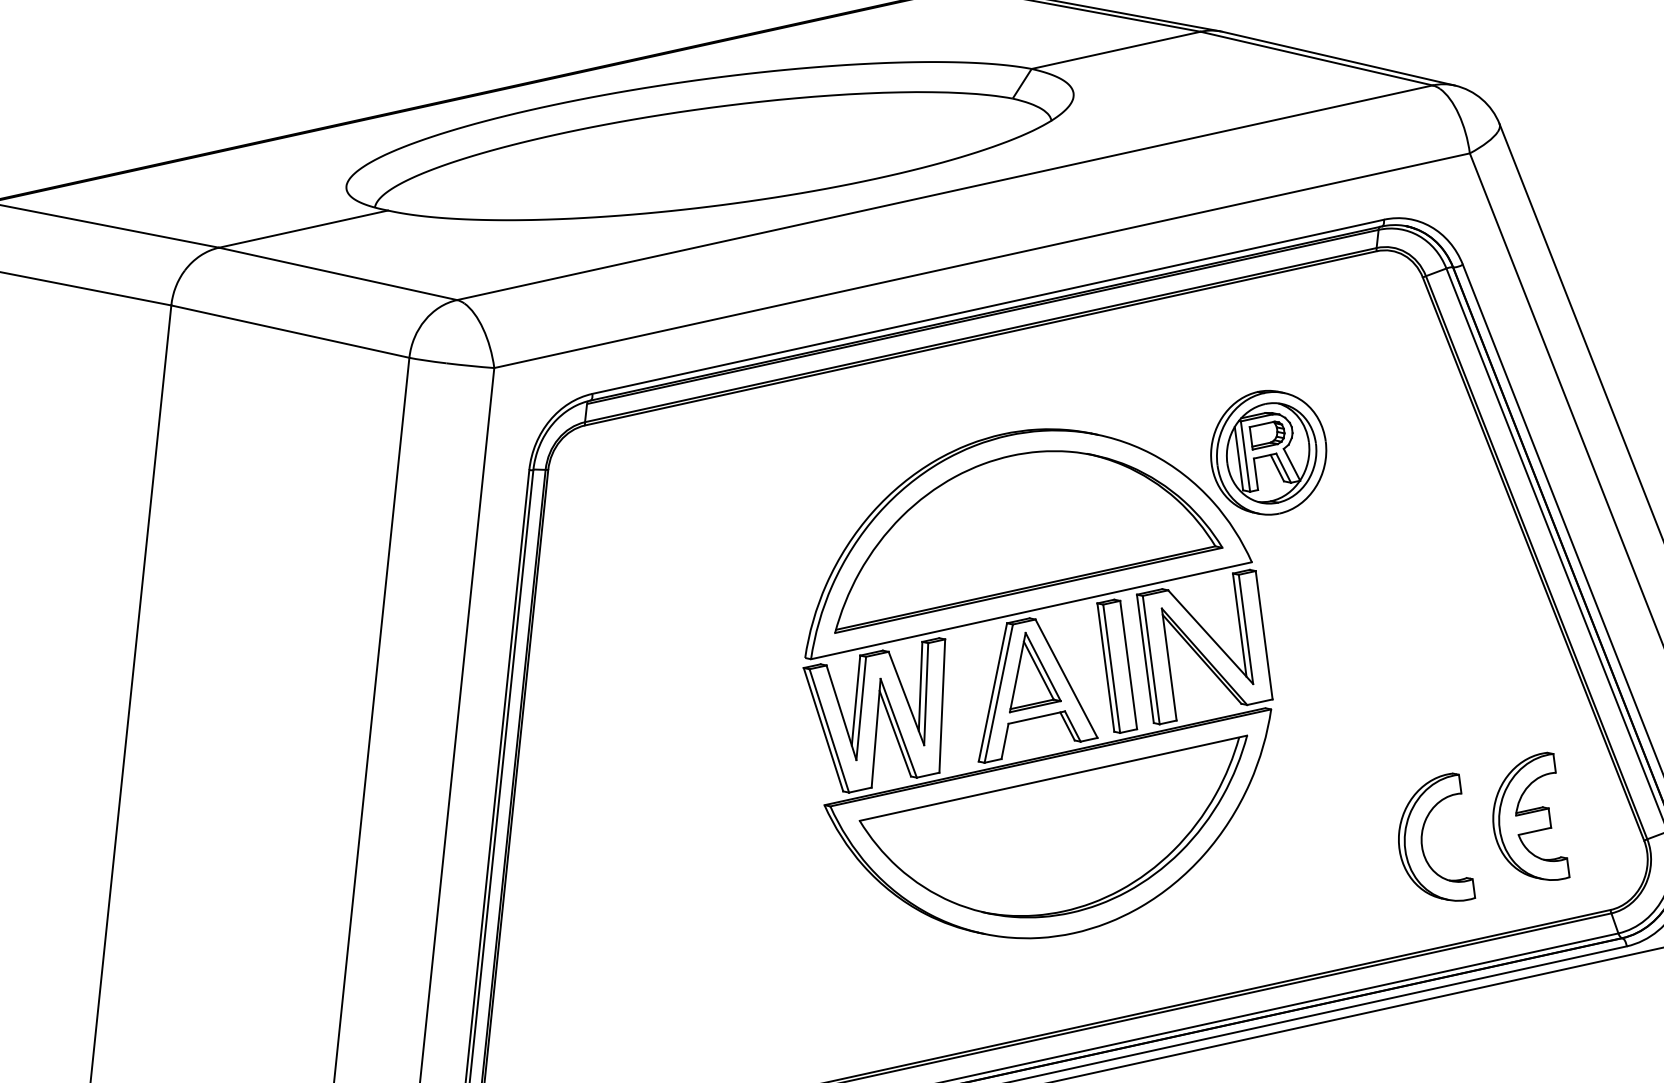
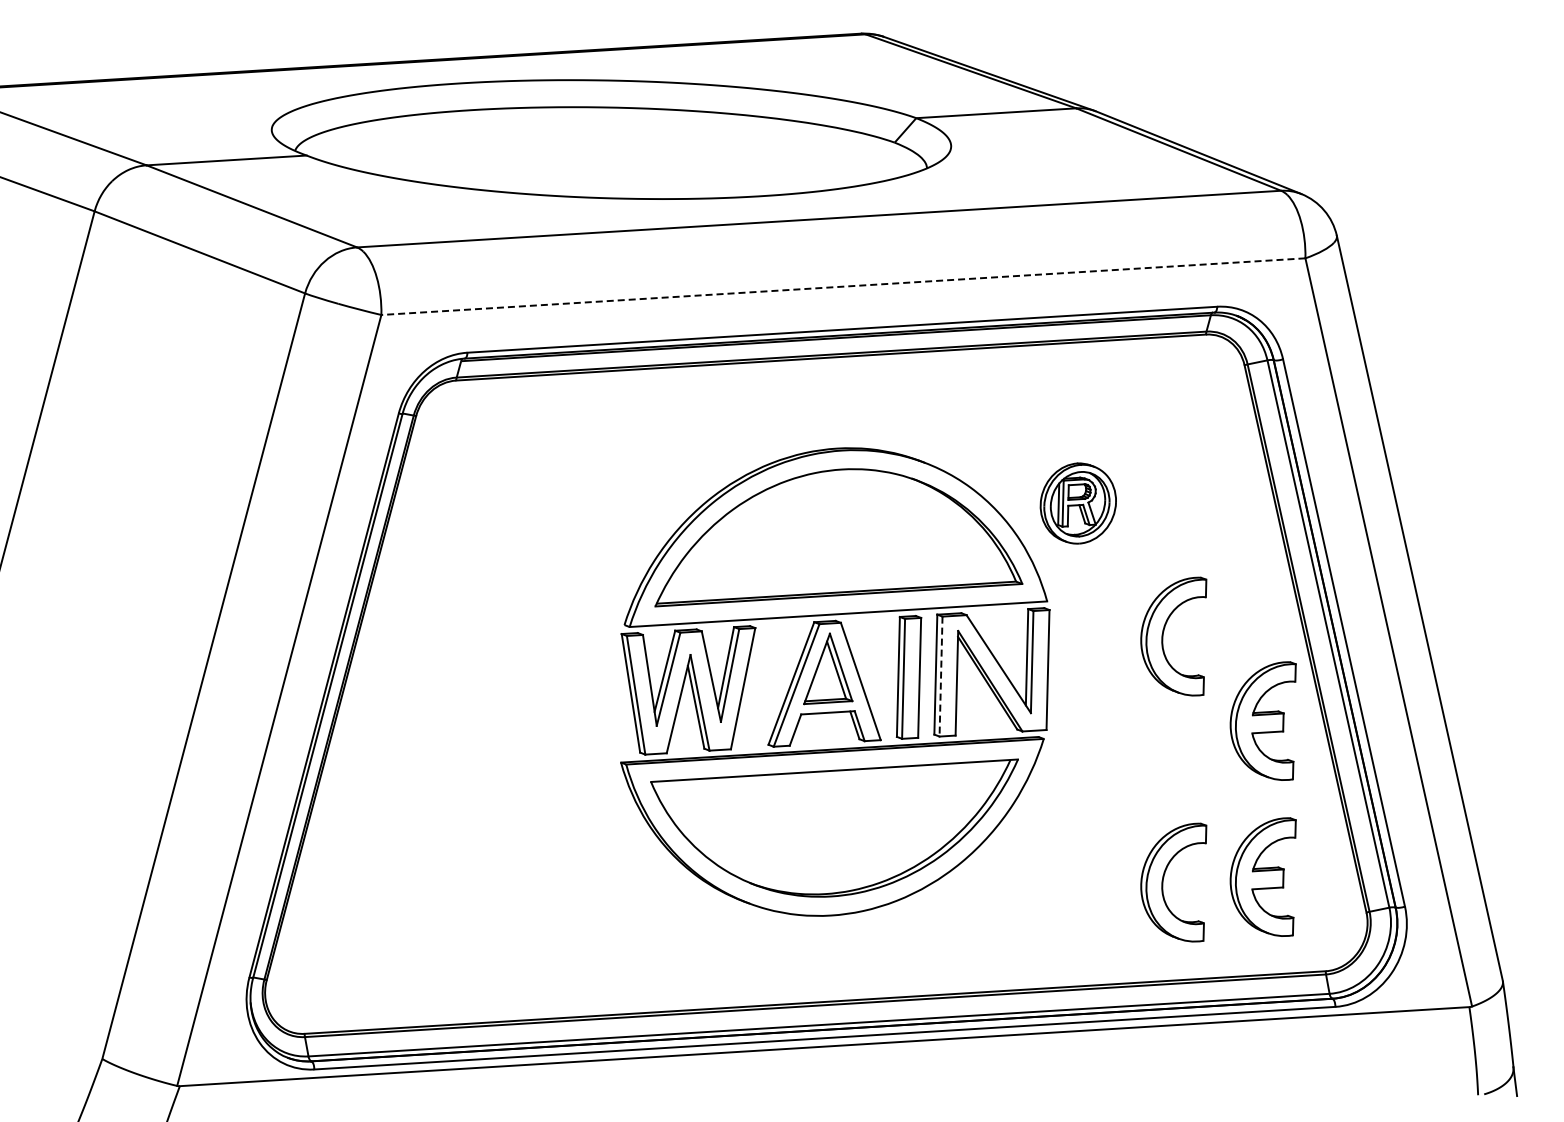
line: (982, 260) -> (843, 286), solid -> dashed
part: (1268, 452) -> (1078, 503), size x0.7
part: (1381, 580) -> (1163, 636), added
part: (1501, 653) -> (1262, 720), added
line: (1151, 659) -> (941, 676), solid -> dashed

